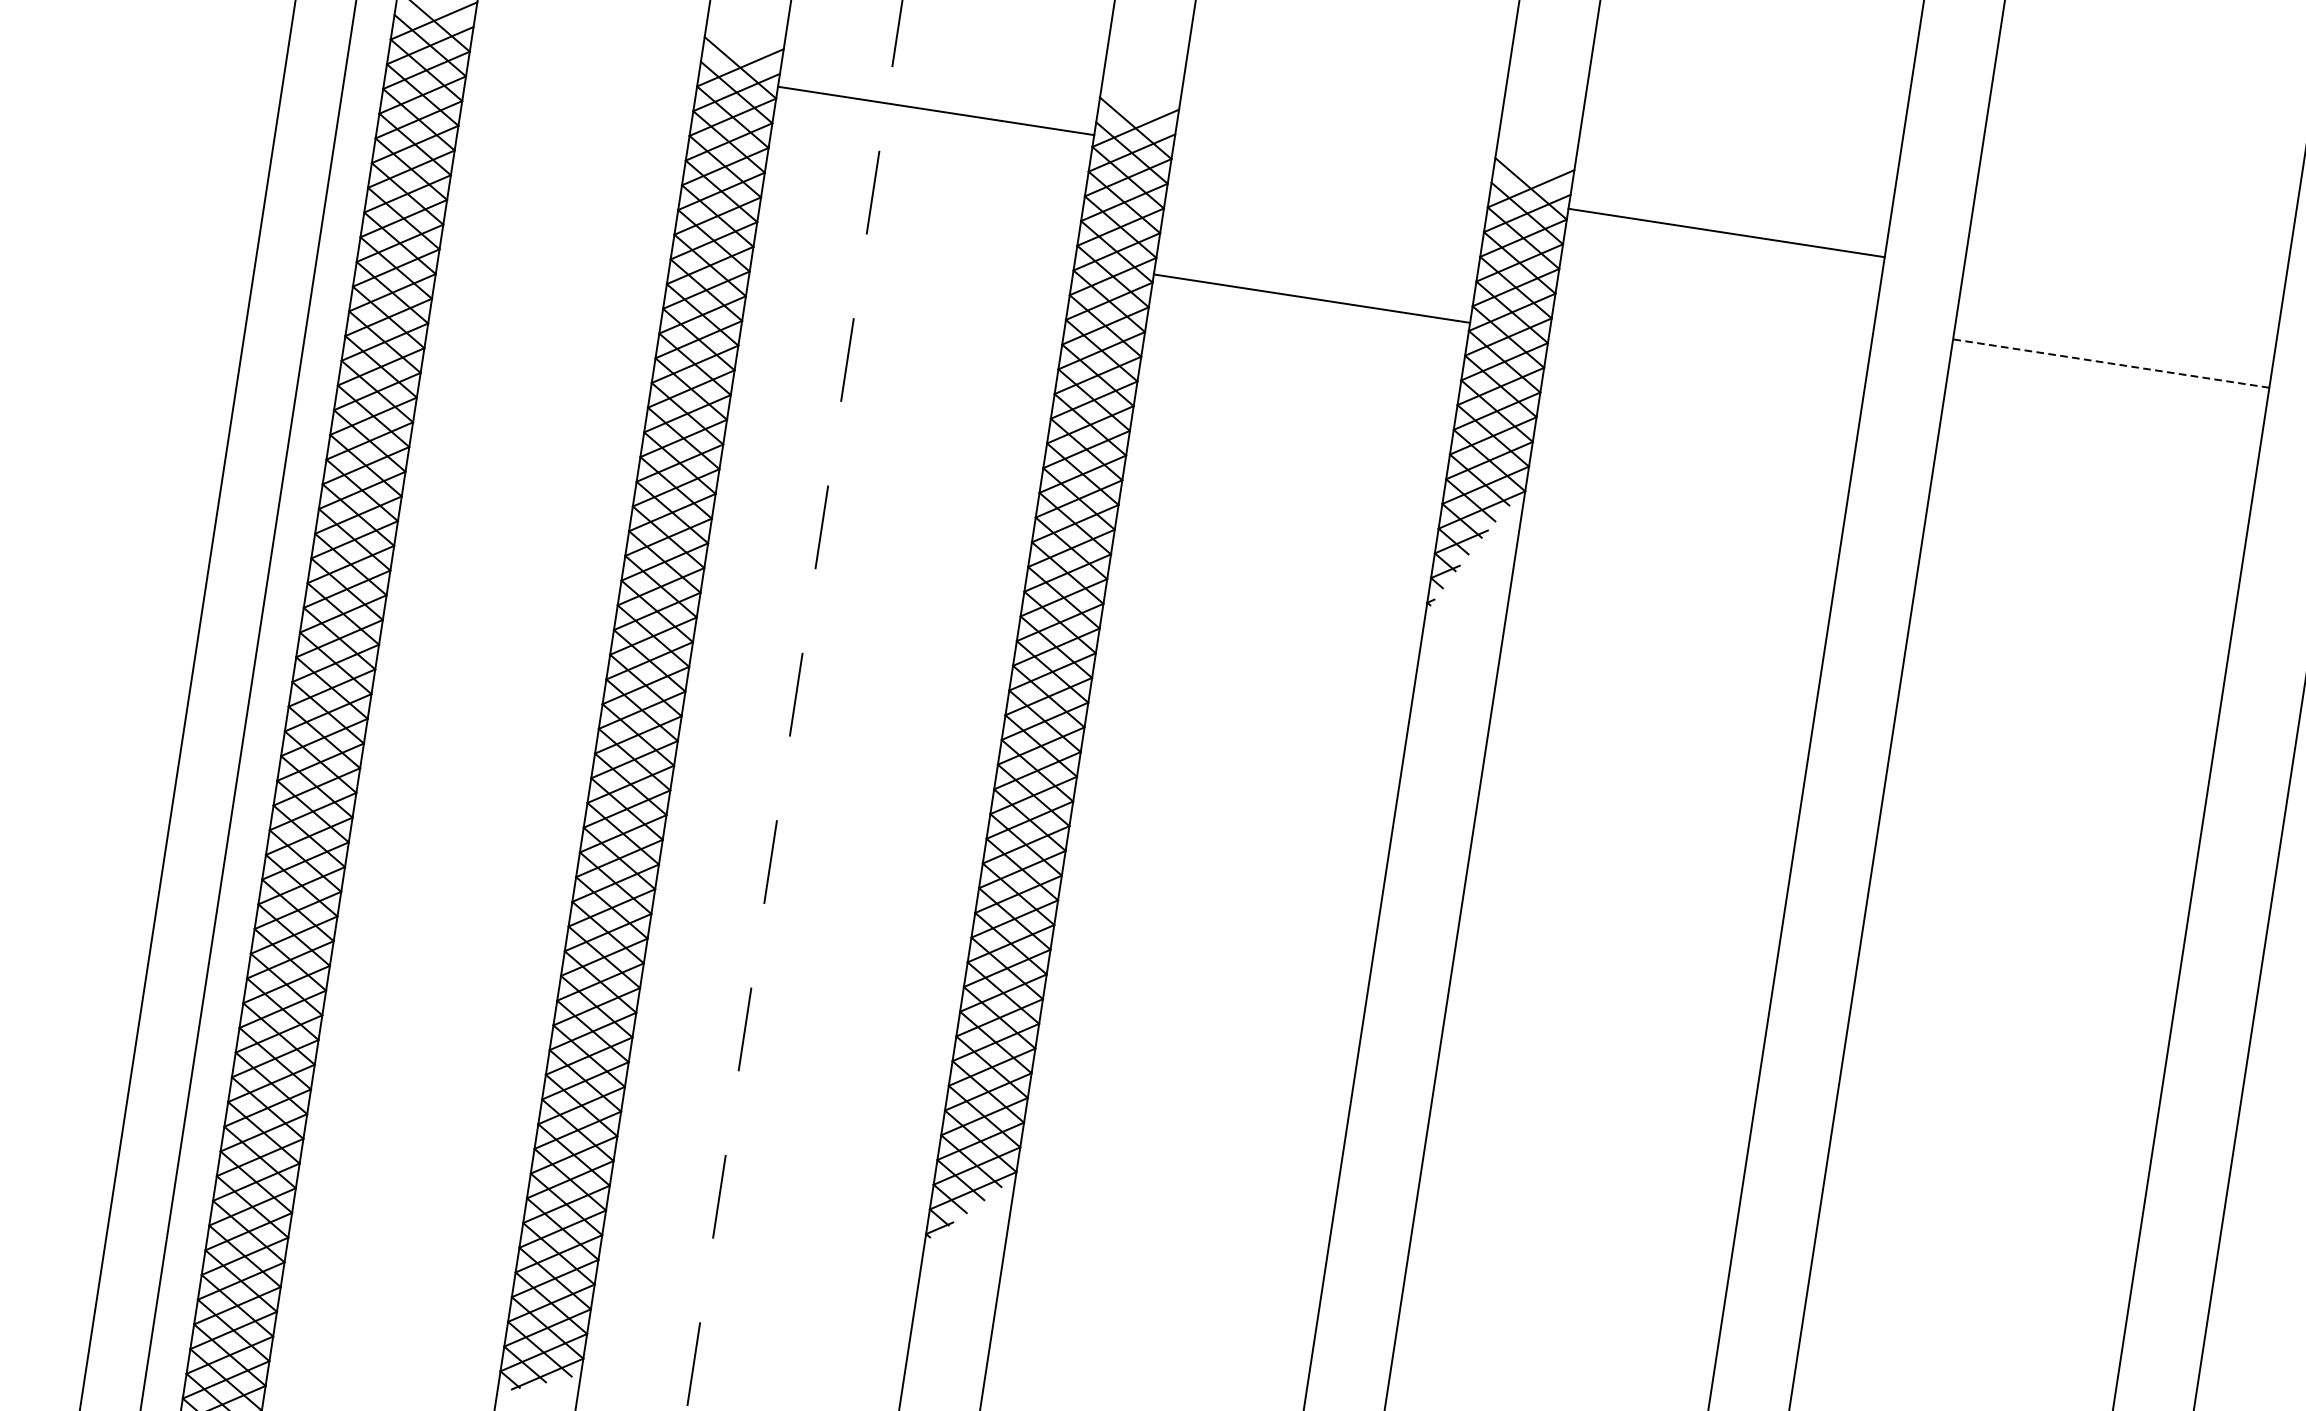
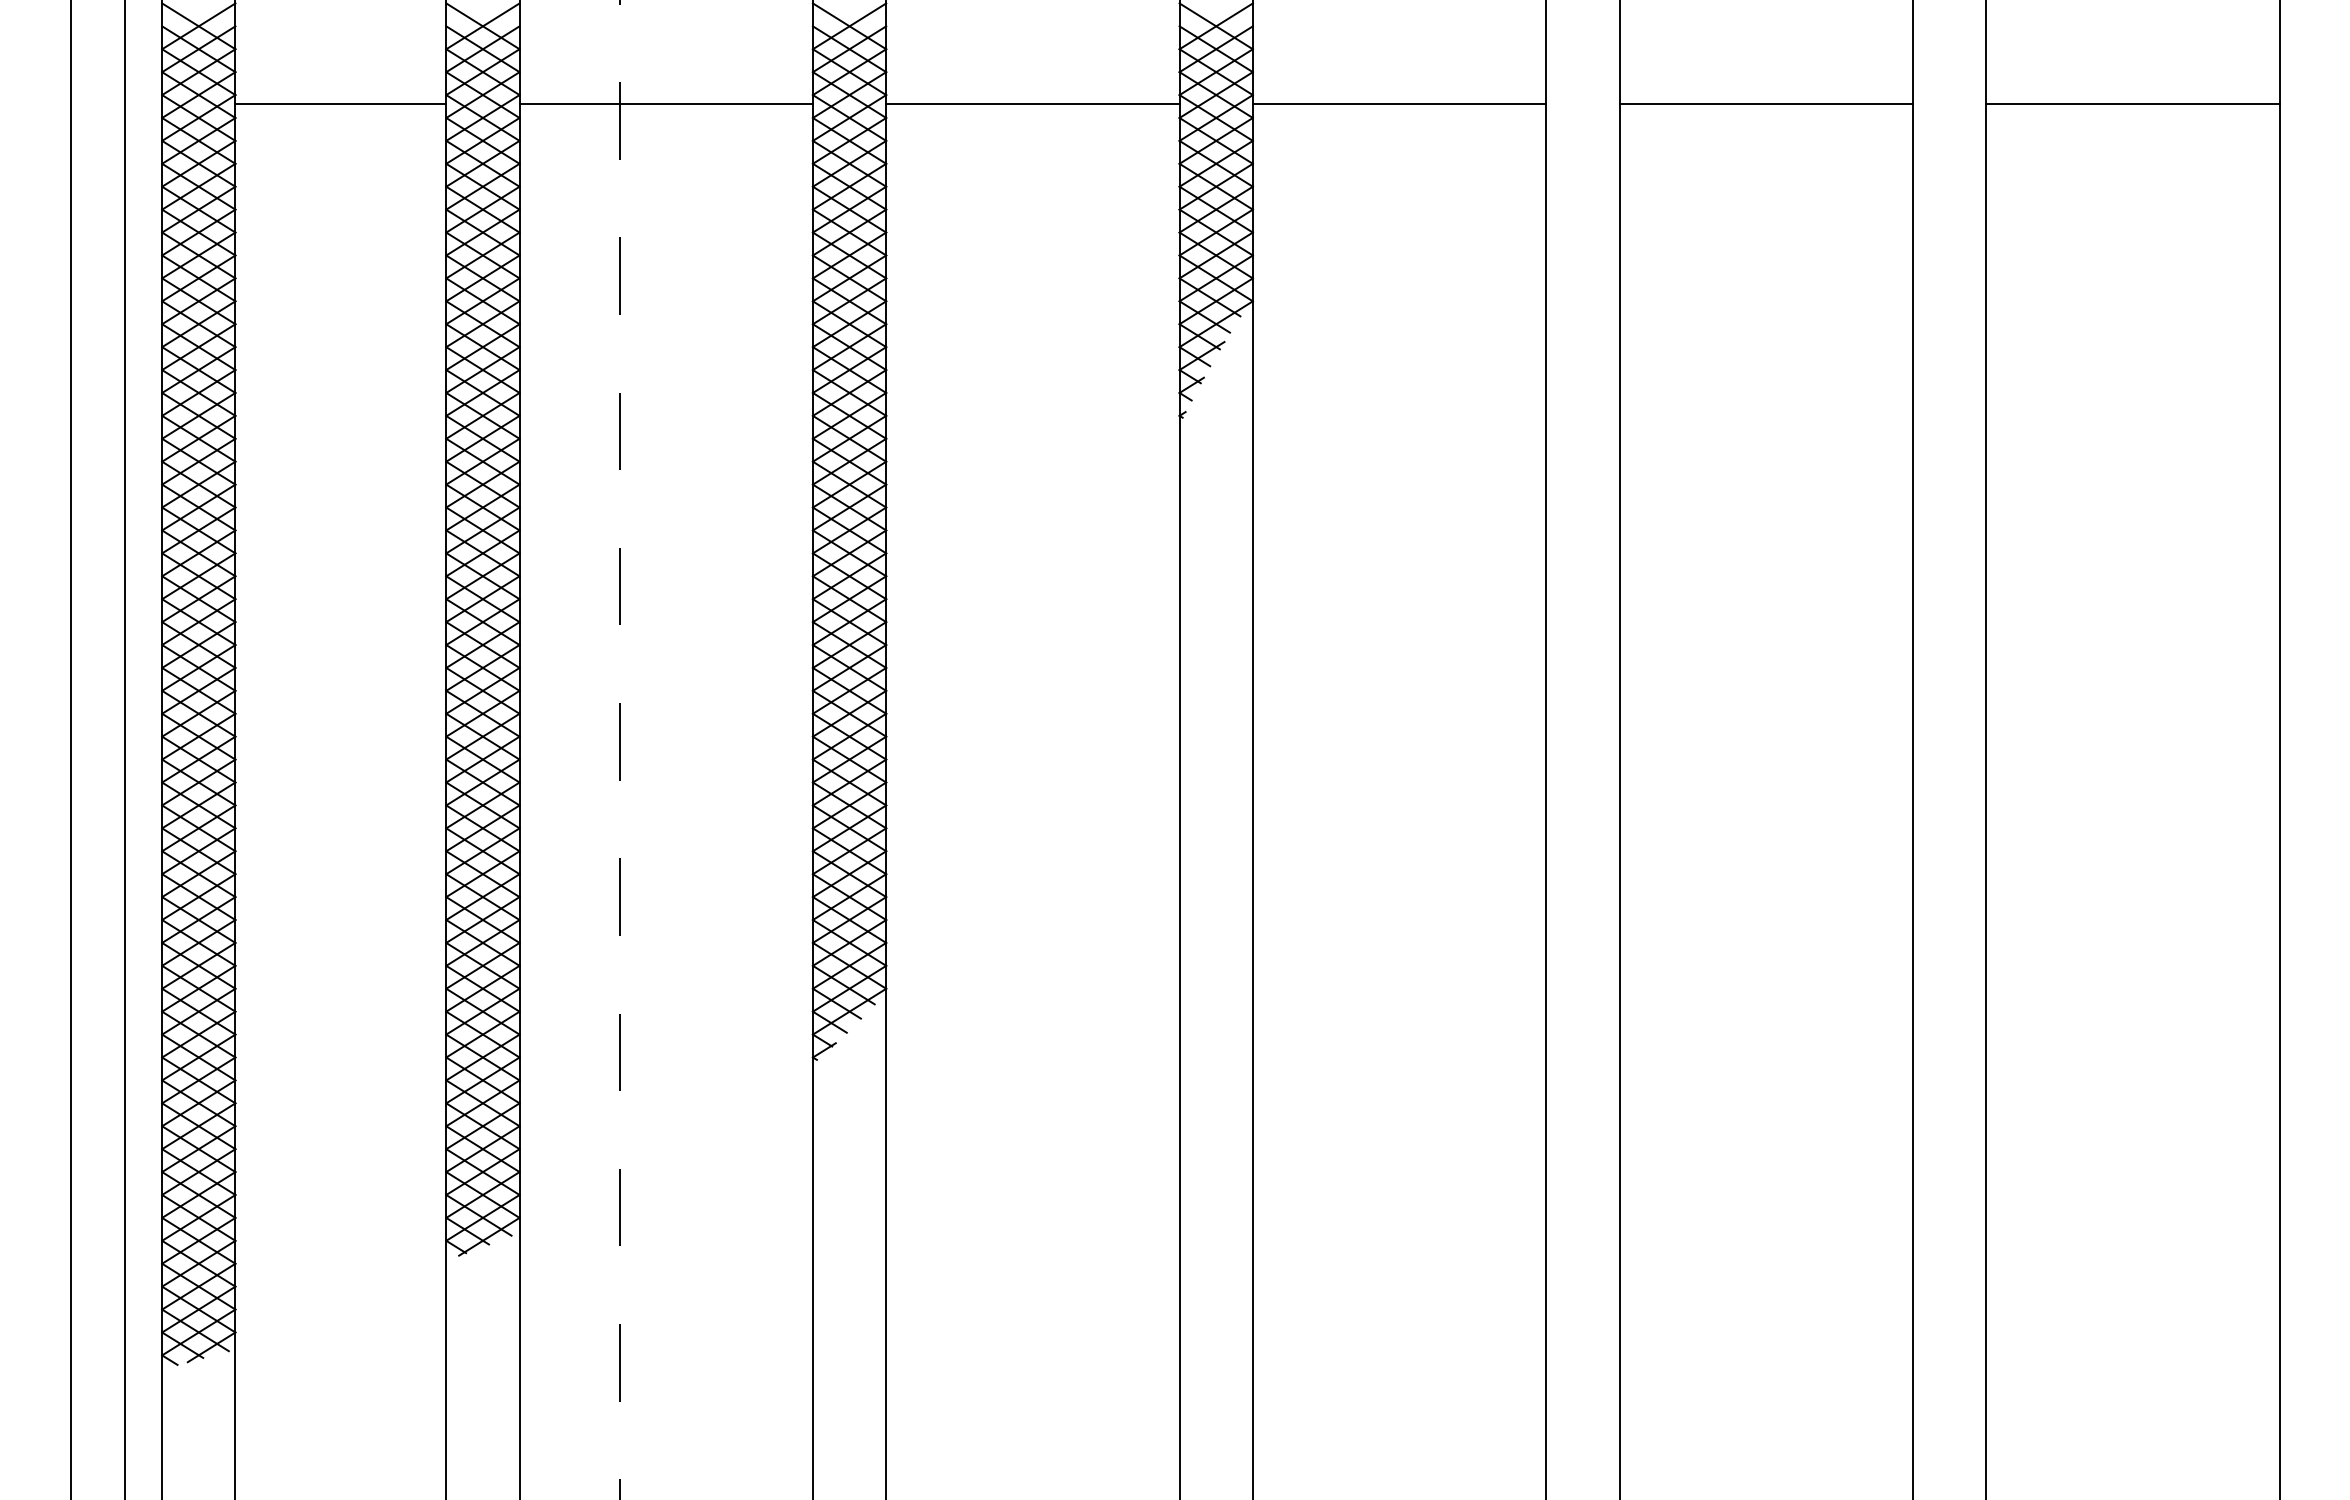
line: (935, 111) -> (665, 104), moved
line: (573, 128) -> (340, 104), added
line: (1726, 233) -> (1399, 104), moved
line: (1311, 298) -> (1032, 104), moved
line: (2111, 363) -> (1766, 104), dashed -> solid

